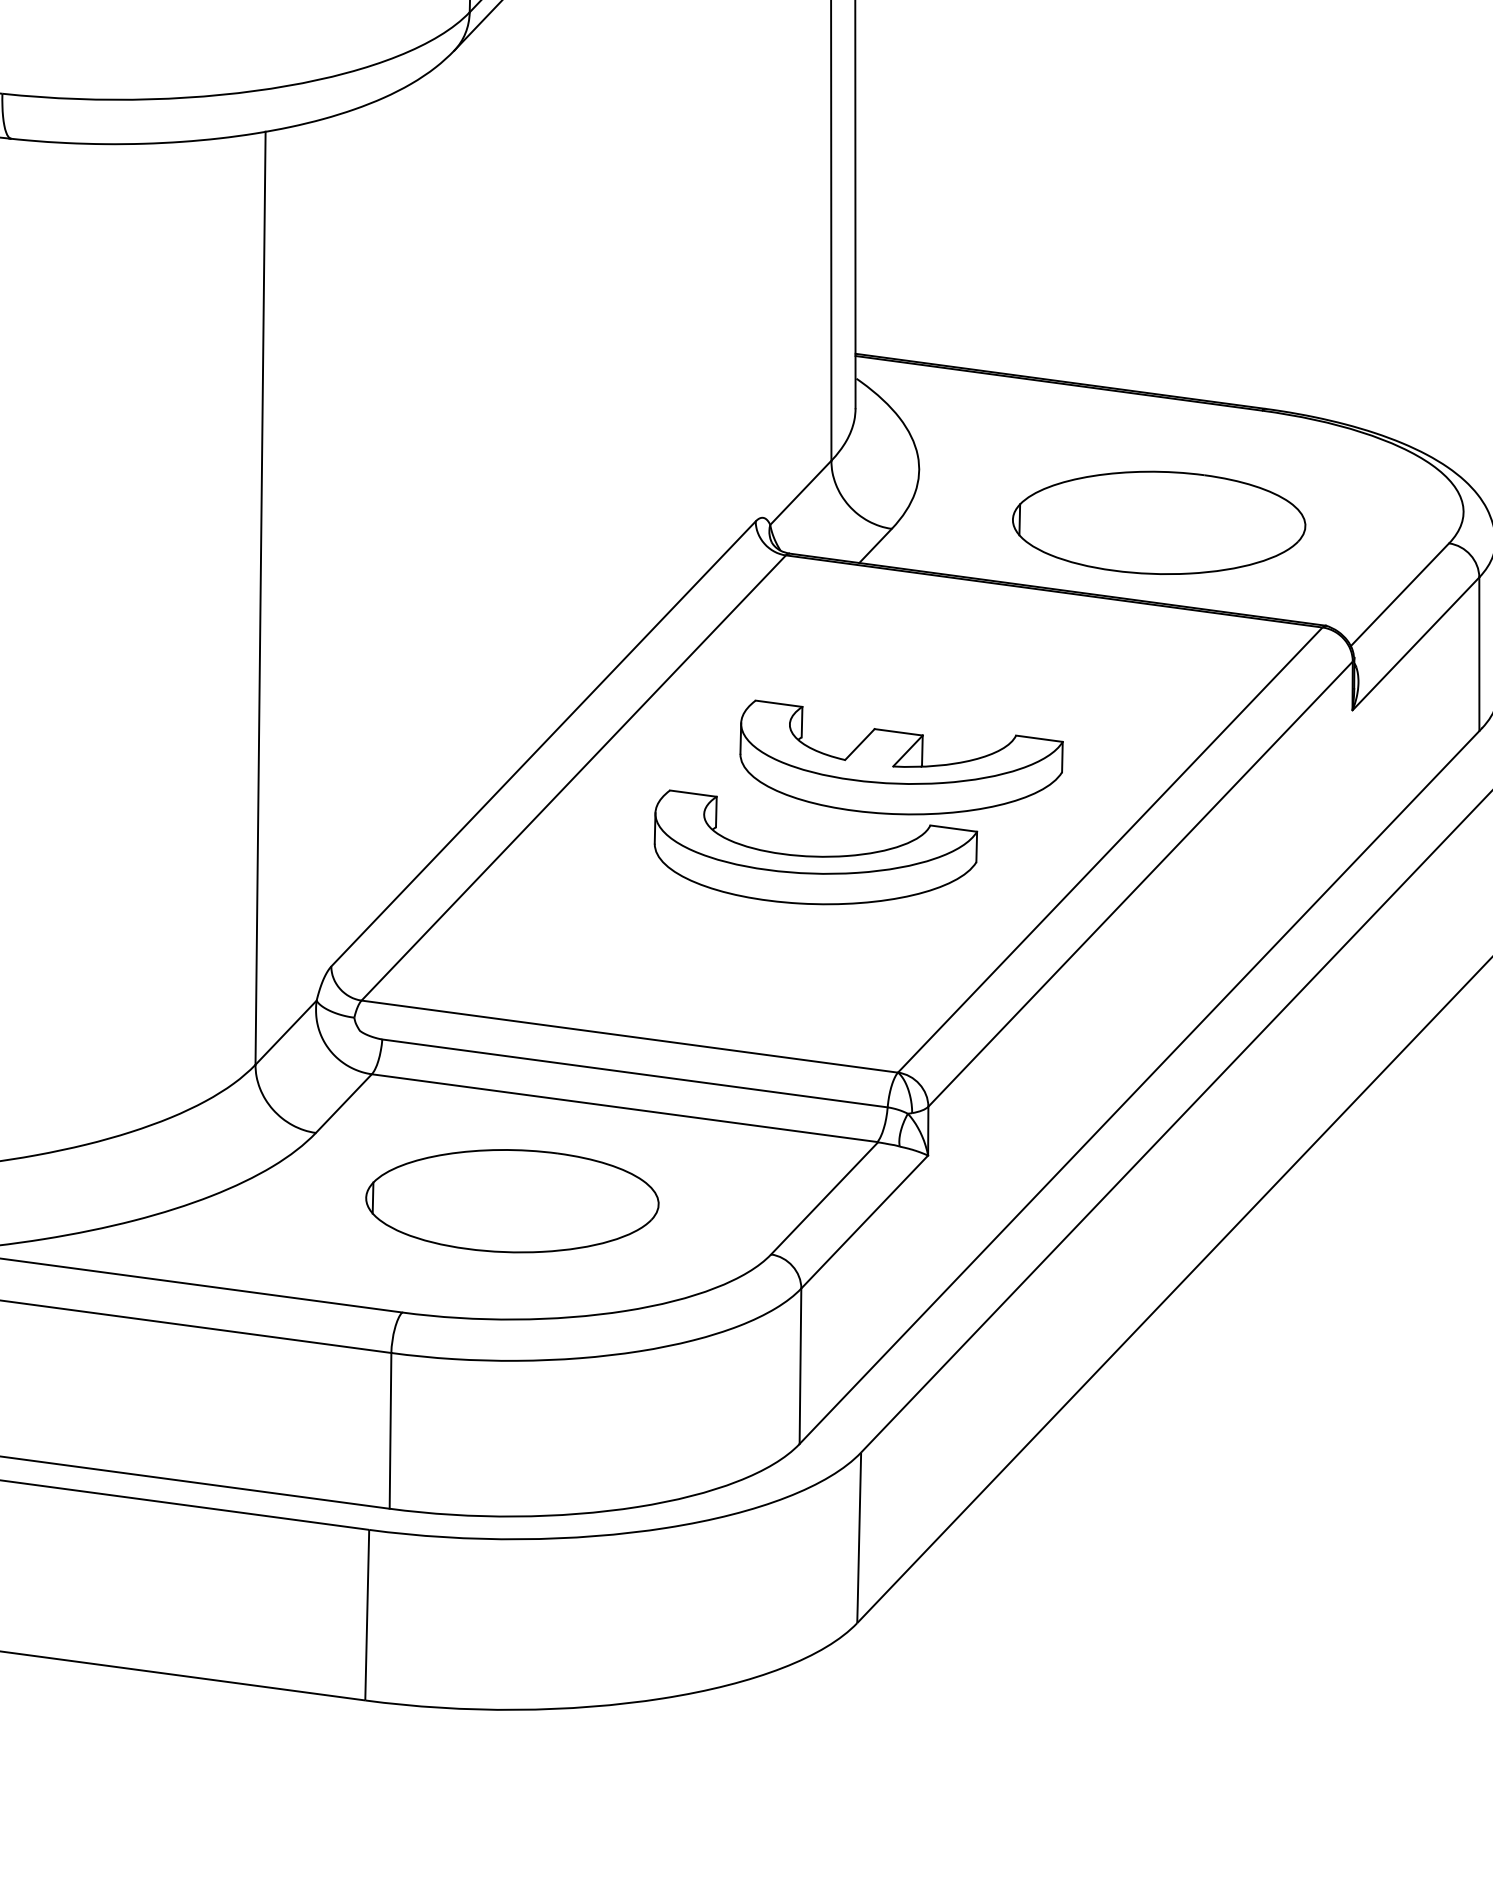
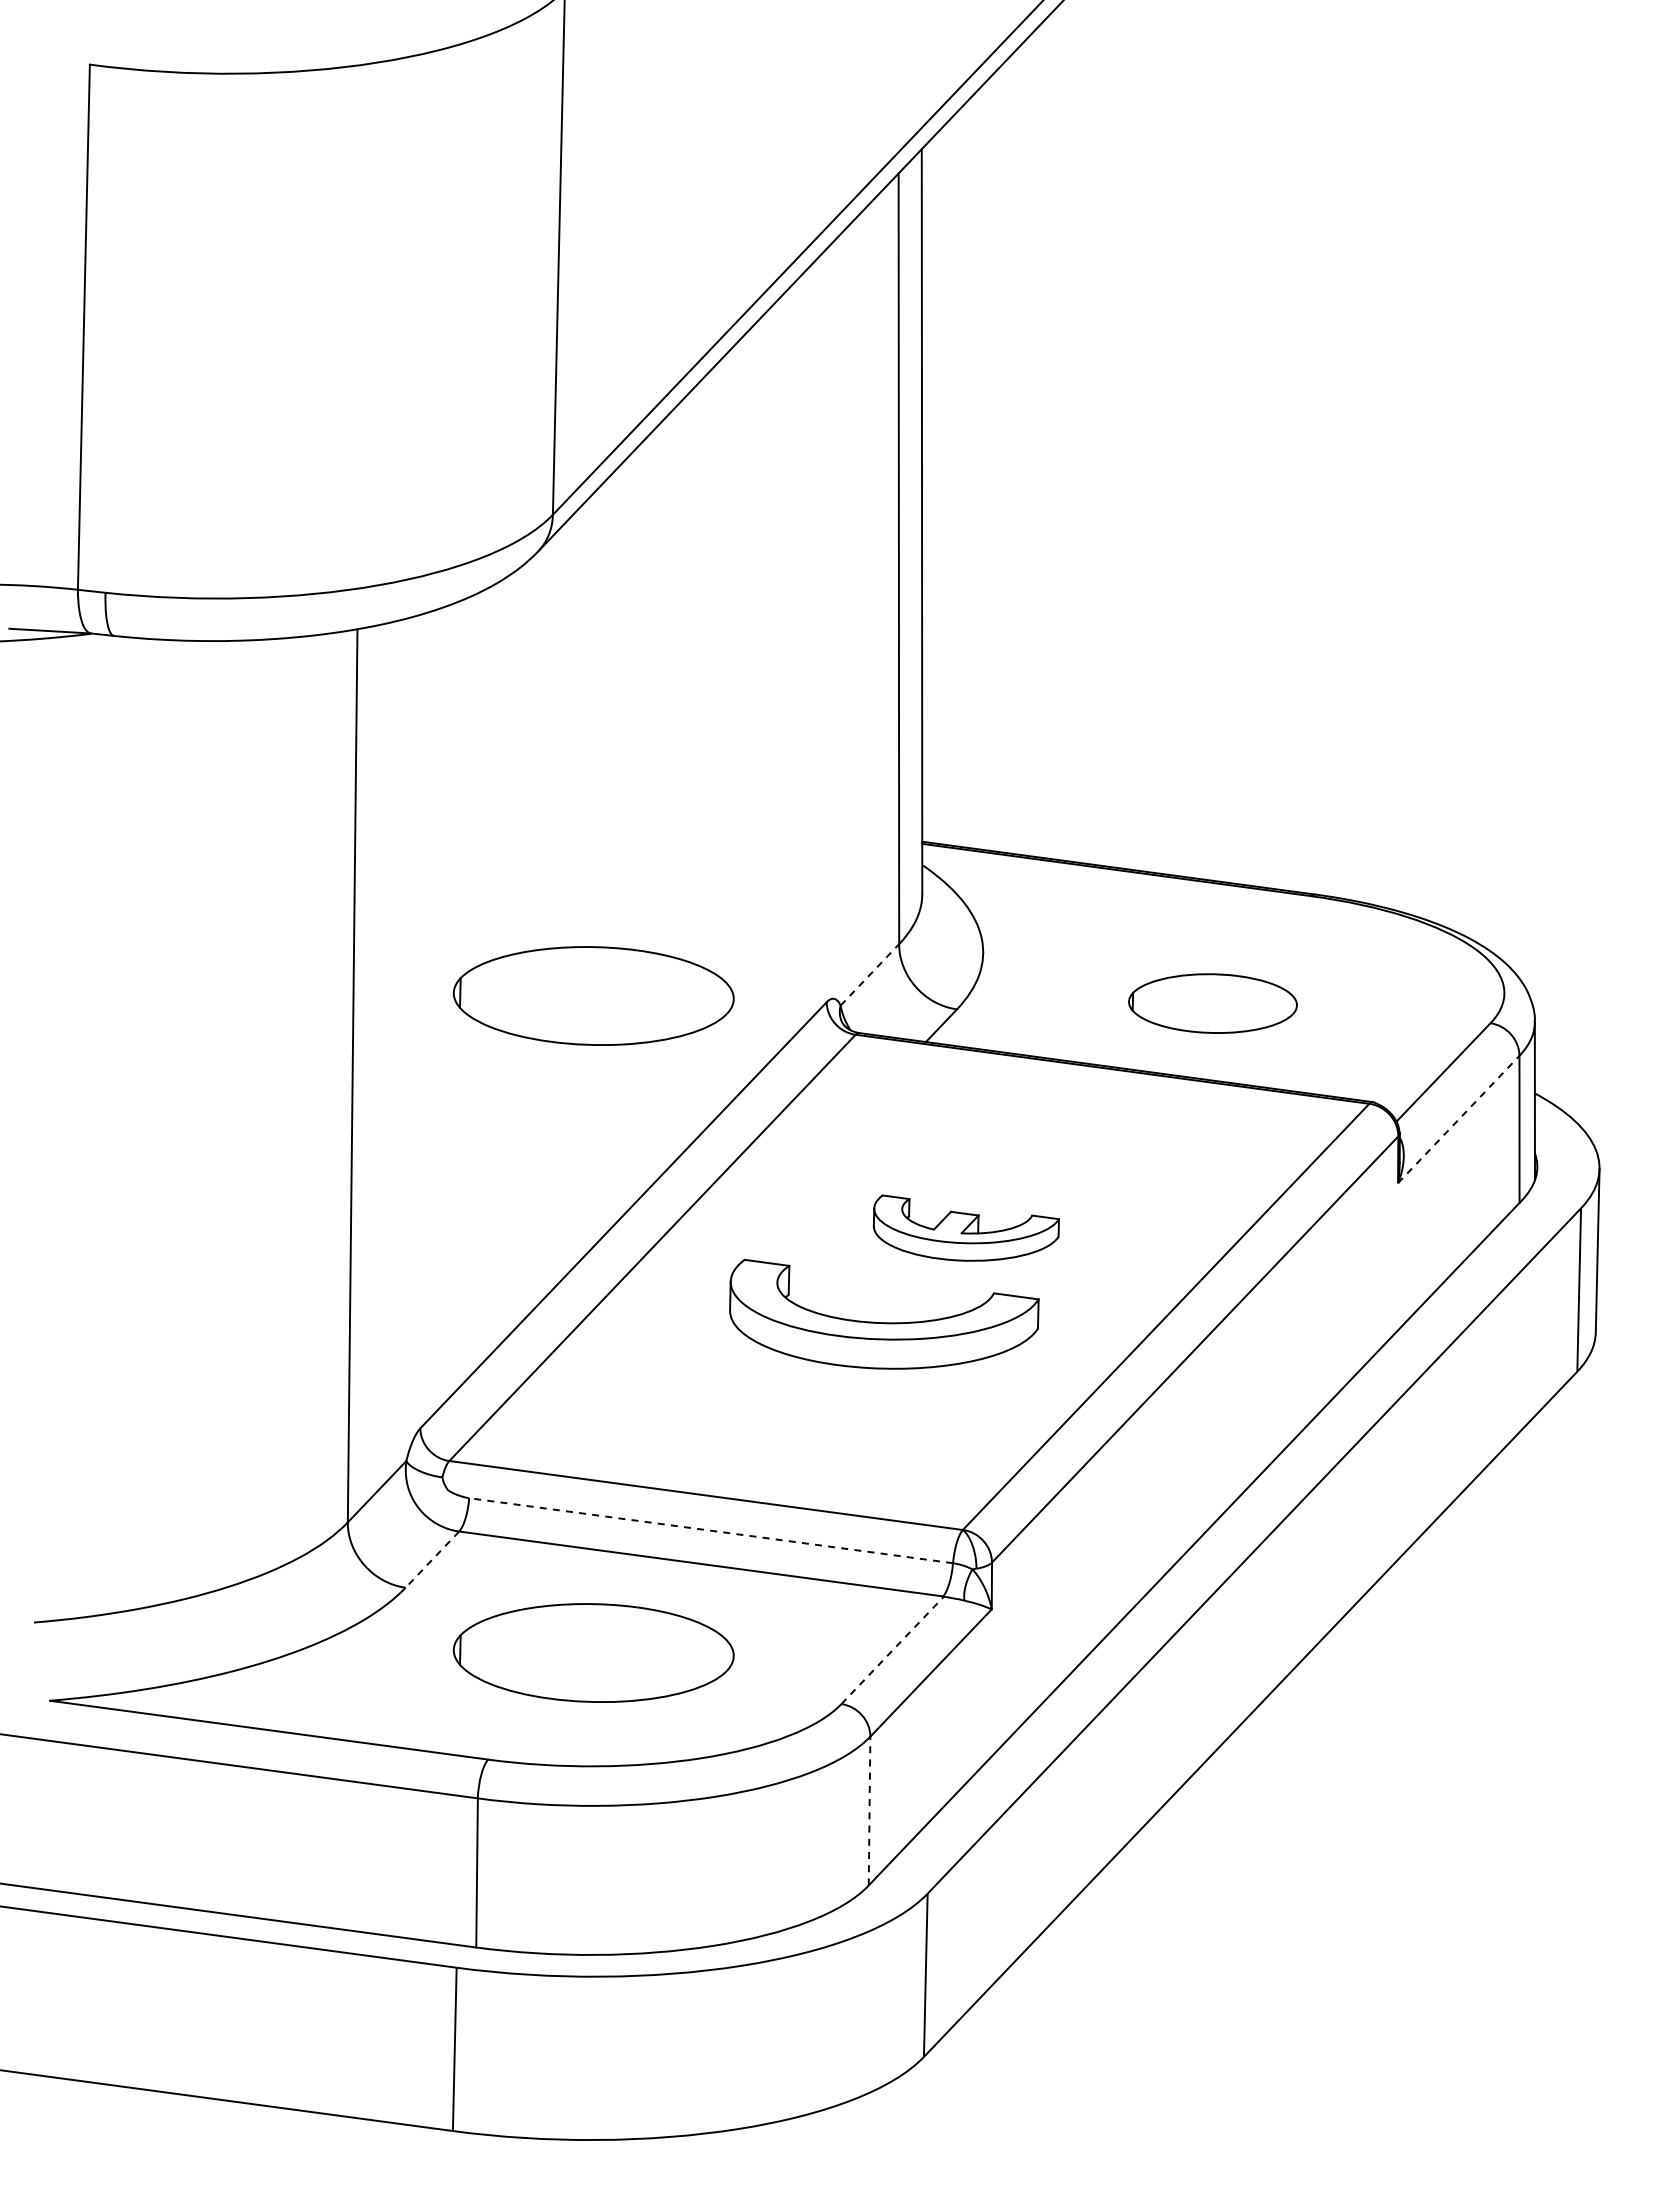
line: (801, 492) -> (870, 974), solid -> dashed
part: (512, 514) -> (593, 995), added
part: (1158, 522) -> (1212, 1003), size x0.6
line: (1415, 643) -> (1458, 1119), solid -> dashed
part: (901, 756) -> (966, 1227), size x0.6
line: (634, 1073) -> (710, 1530), solid -> dashed
line: (343, 1103) -> (432, 1559), solid -> dashed
line: (825, 1198) -> (893, 1650), solid -> dashed
line: (800, 1365) -> (869, 1810), solid -> dashed

